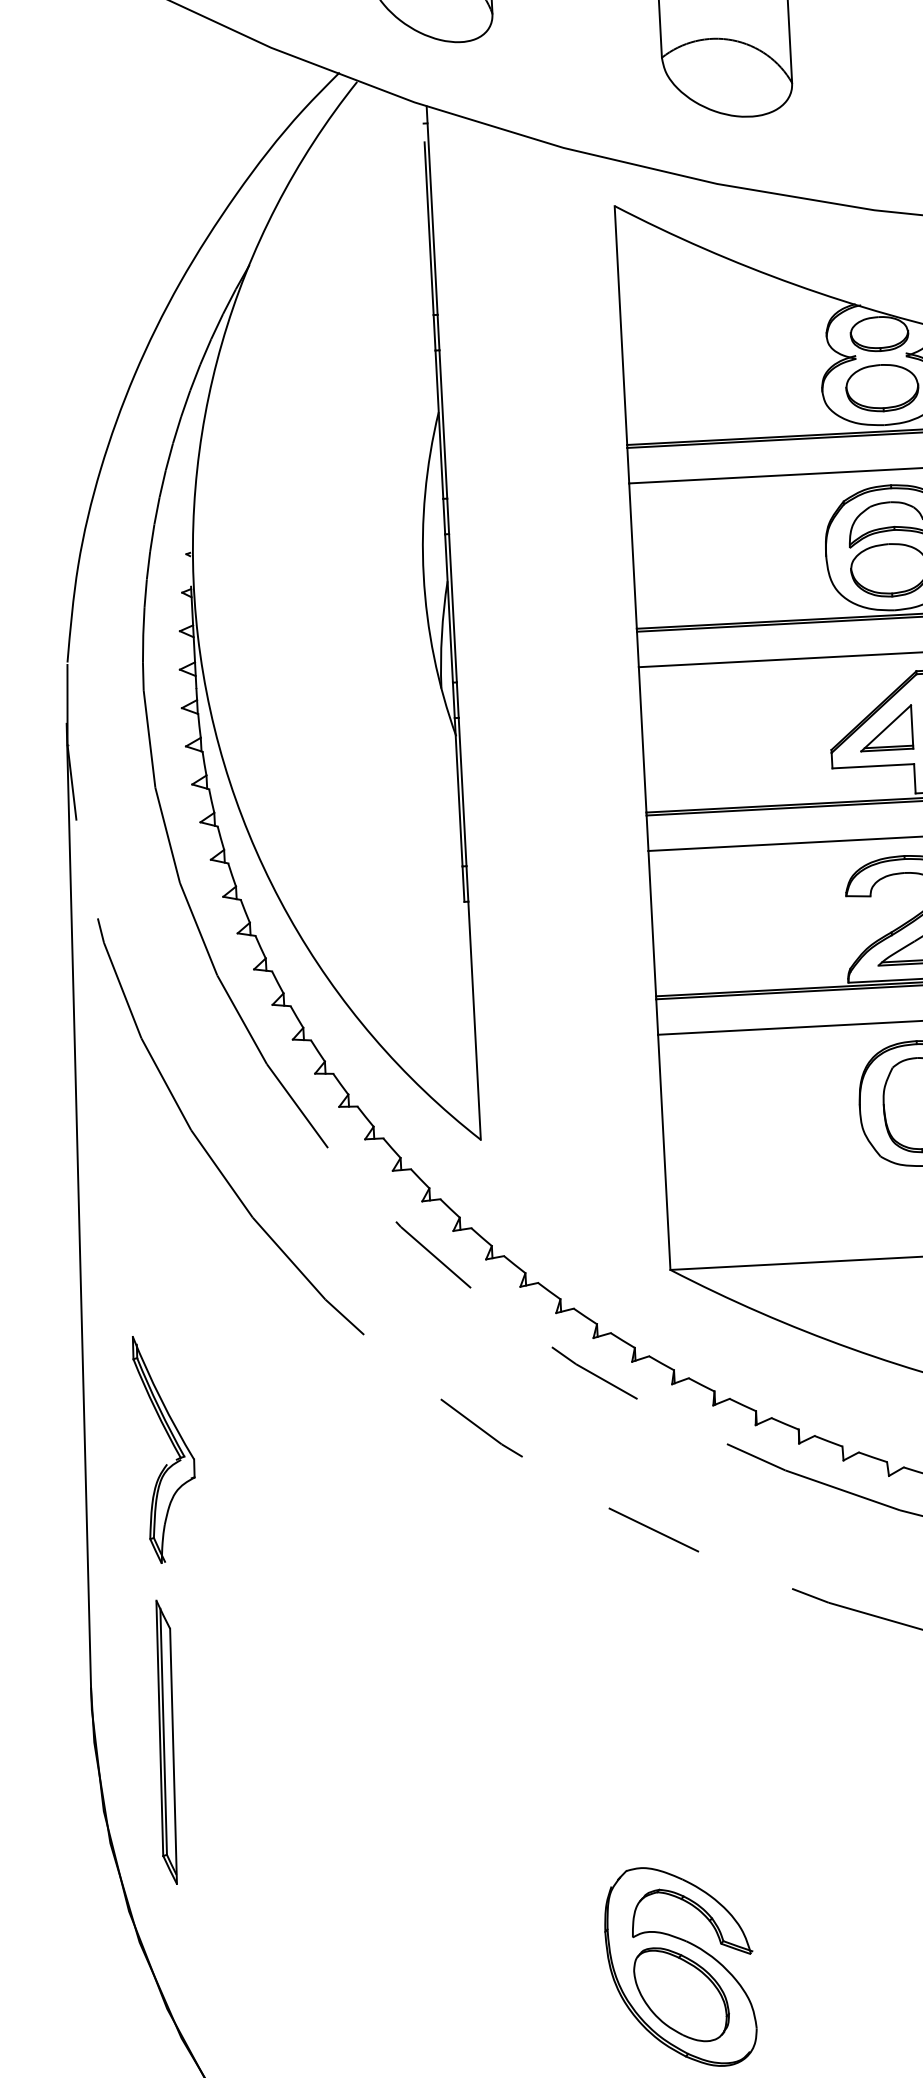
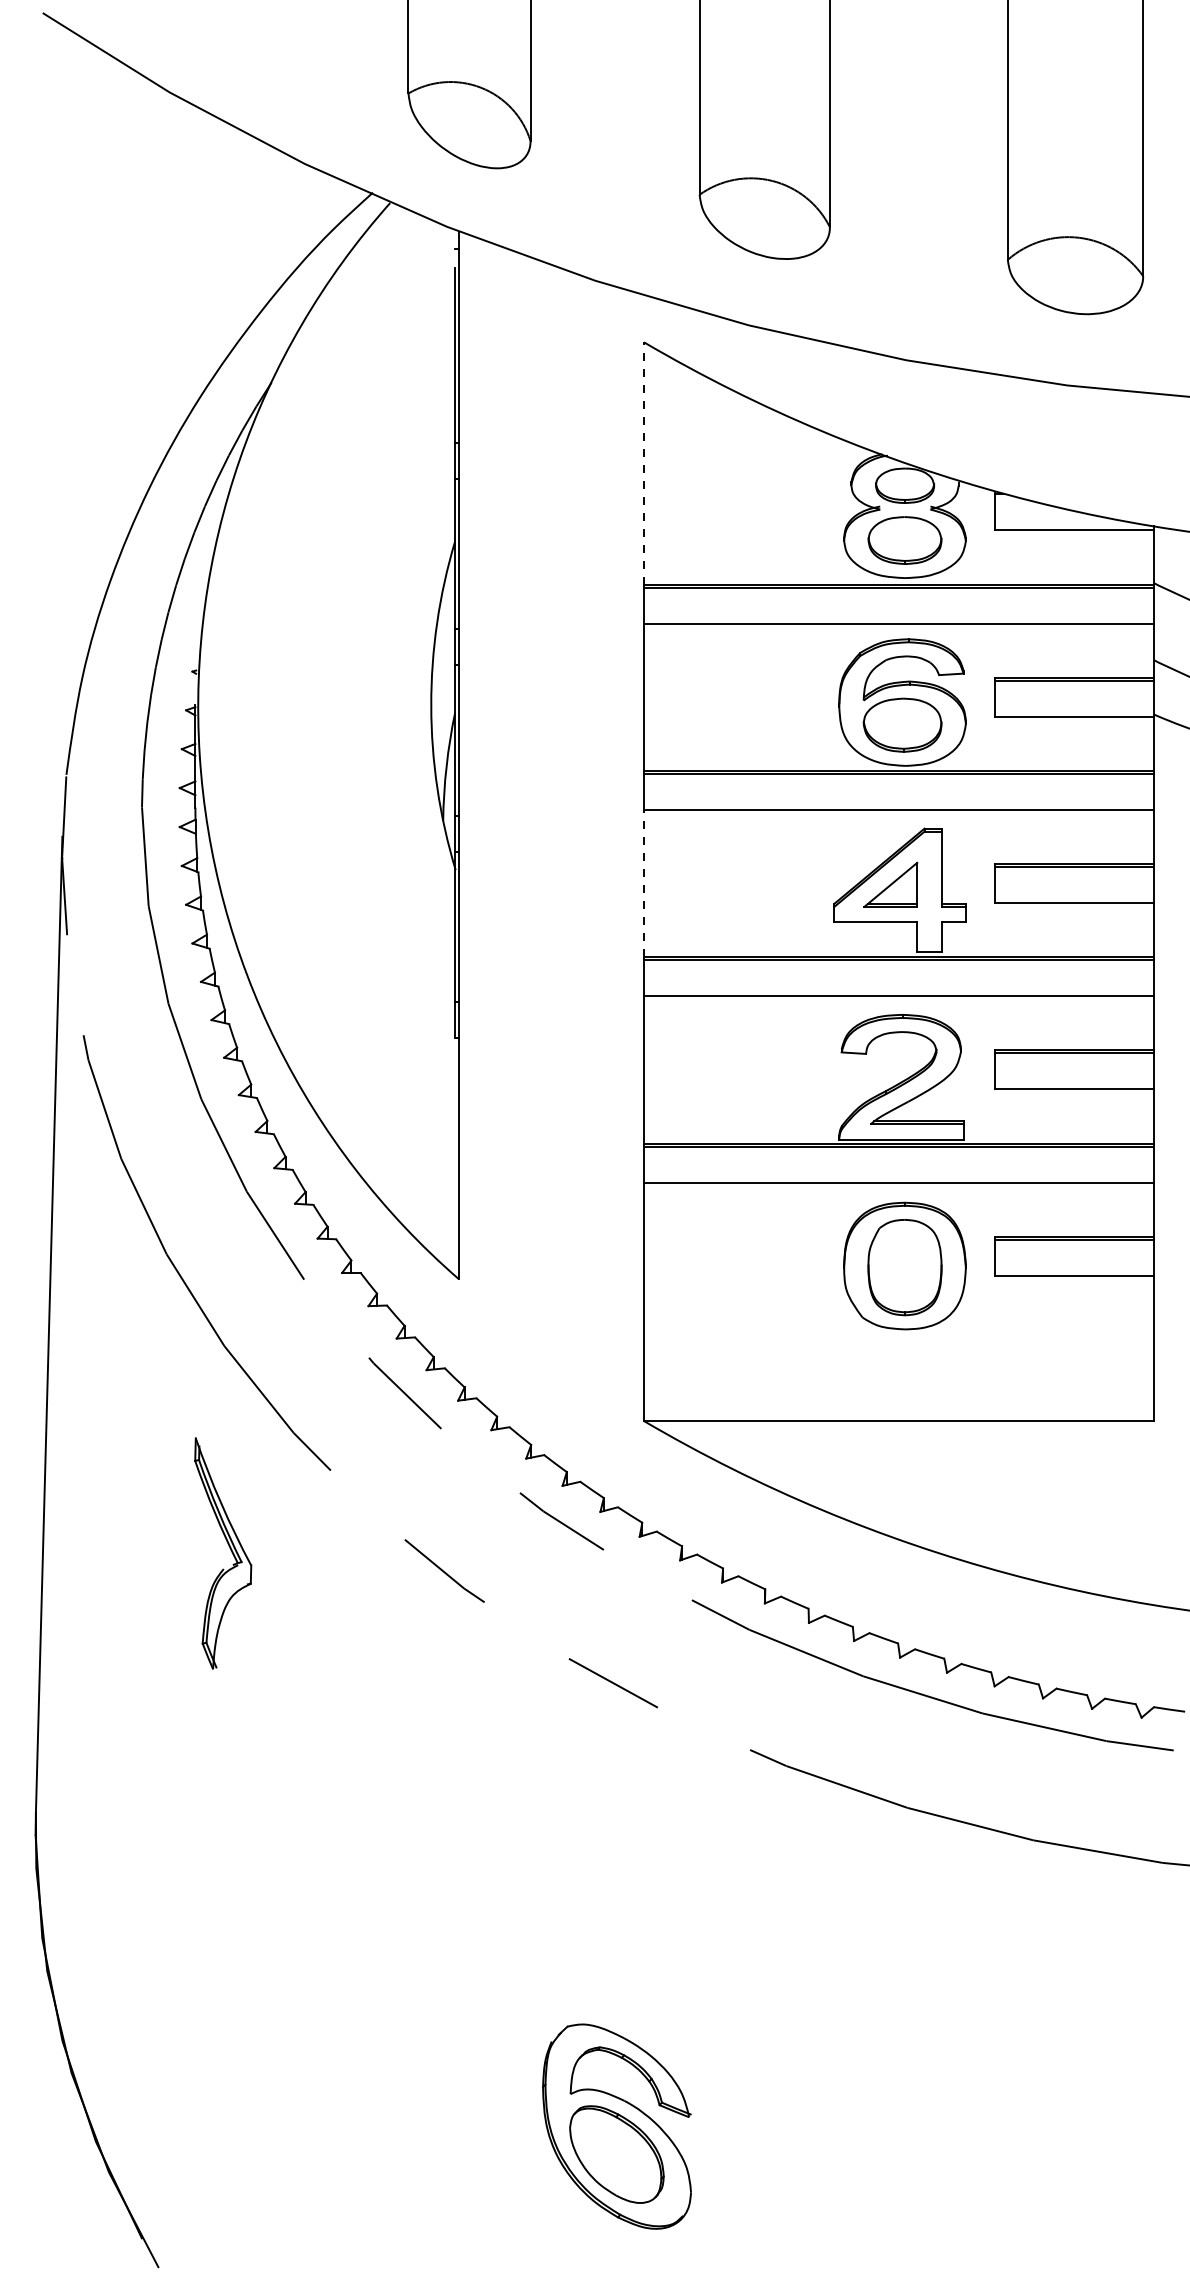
line: (620, 324) -> (643, 462), solid -> dashed
line: (642, 739) -> (643, 883), solid -> dashed
part: (172, 1445) -> (230, 1550), moved
part: (166, 1741) -> (109, 1871), removed

